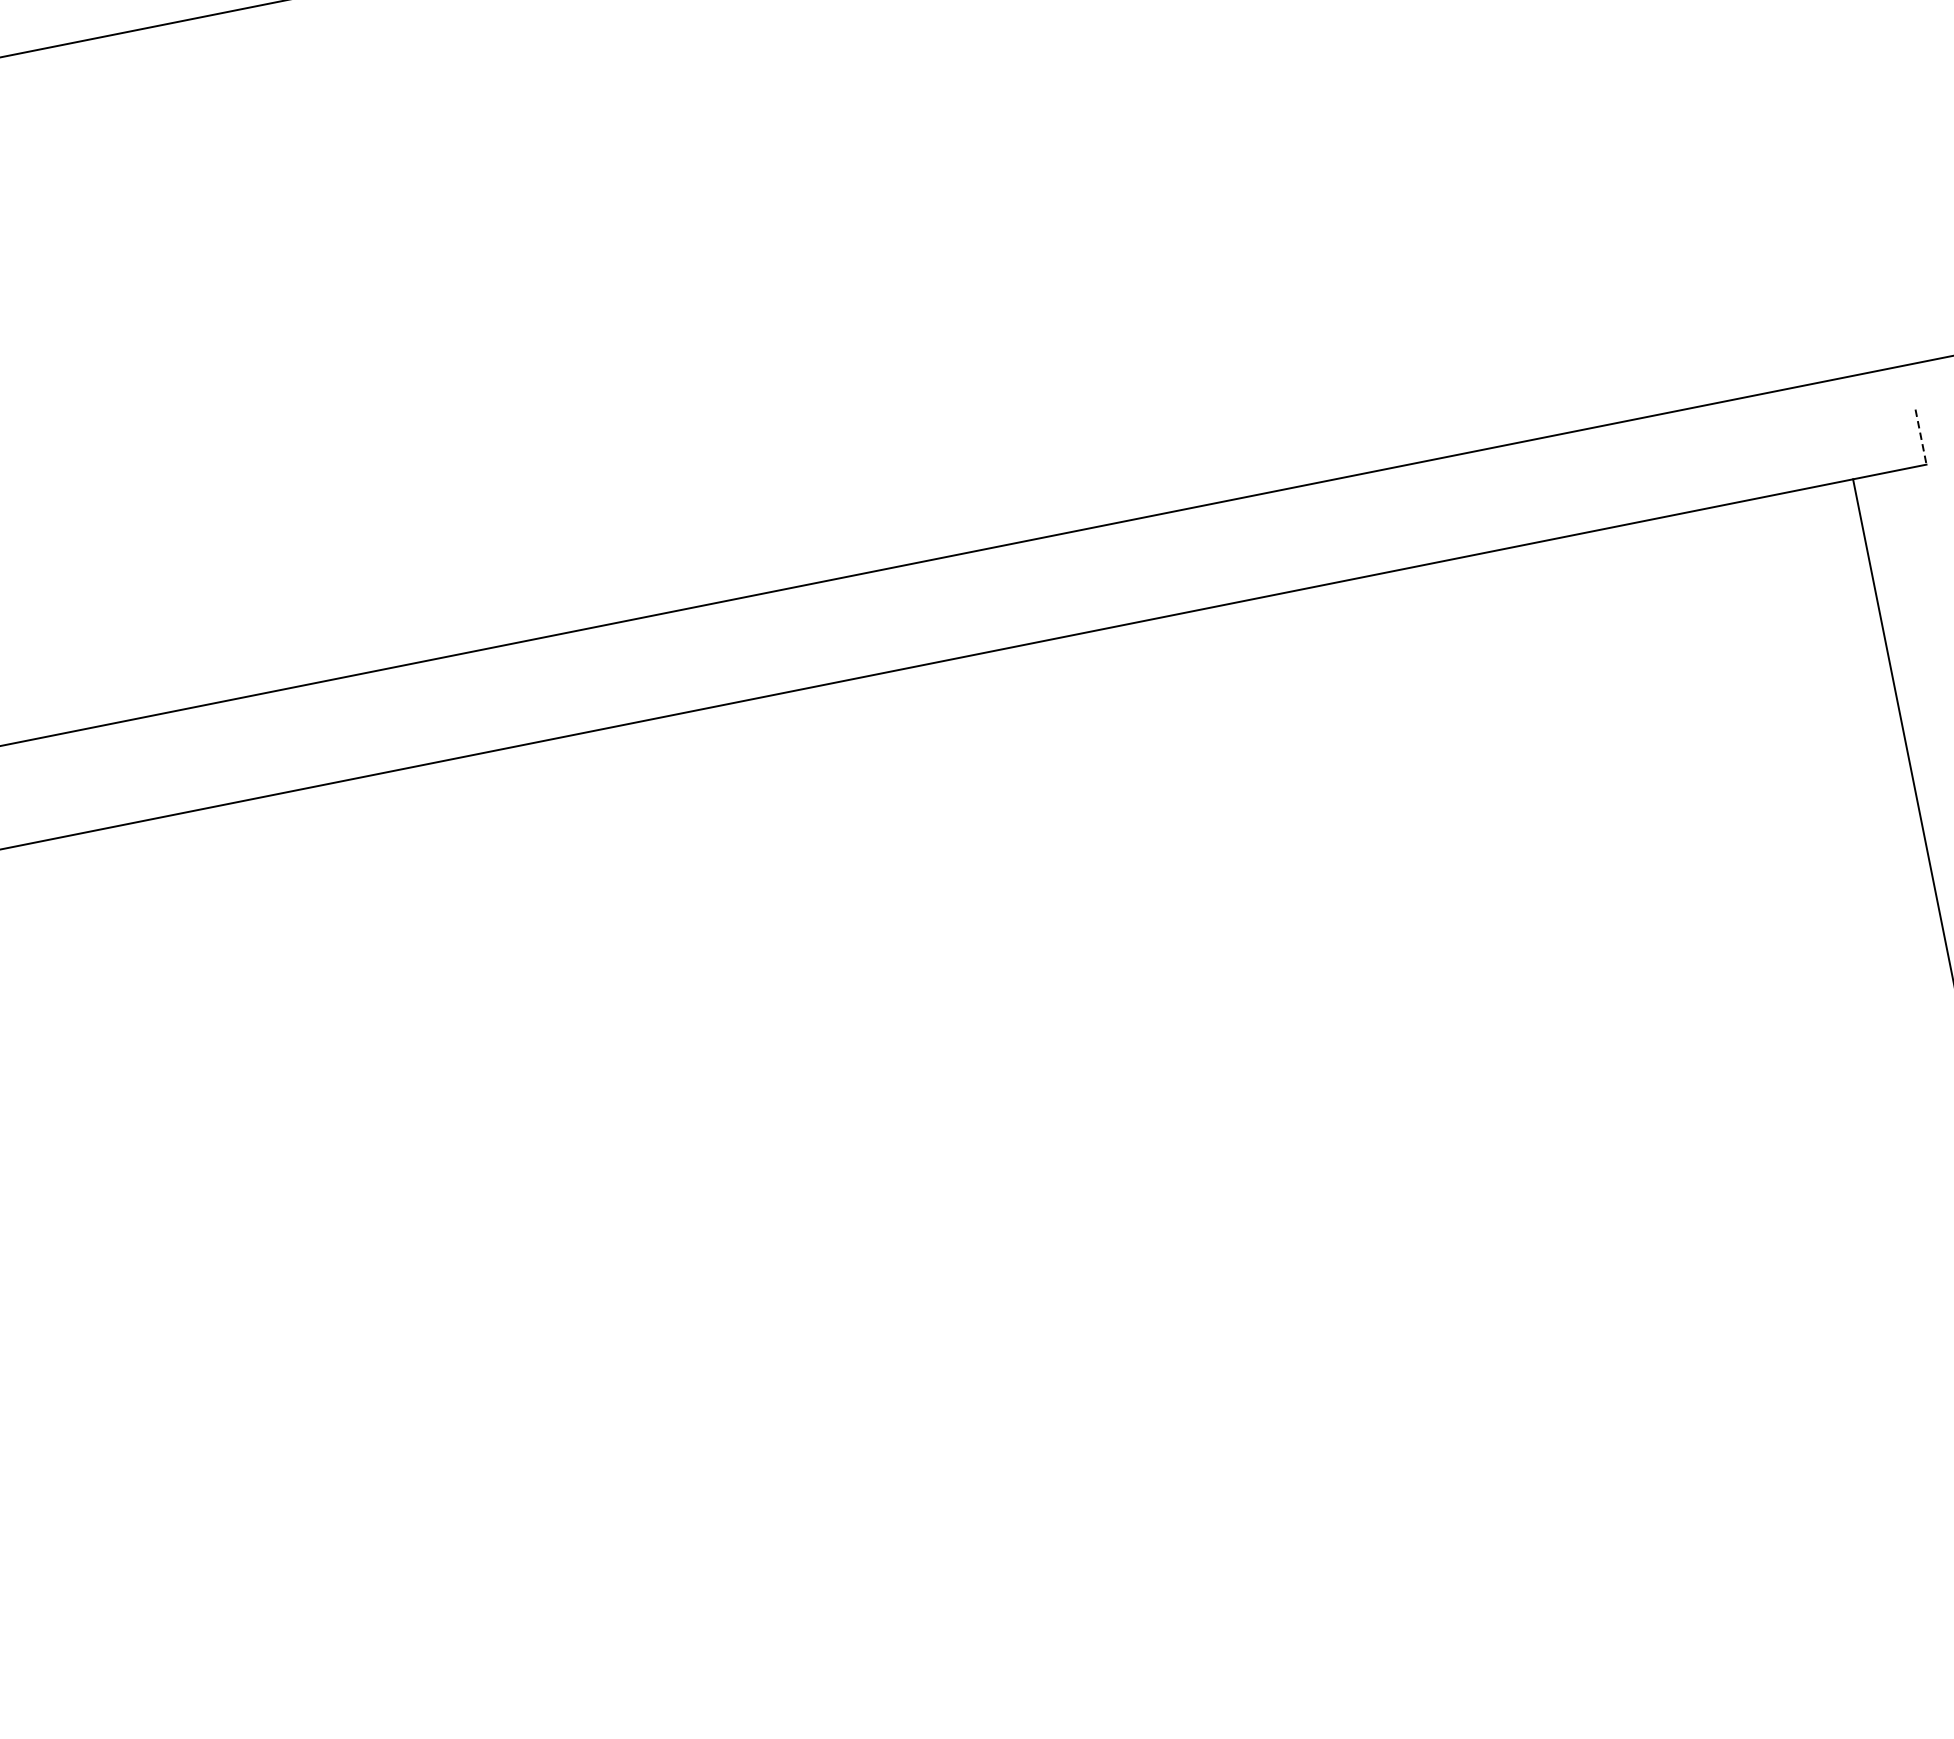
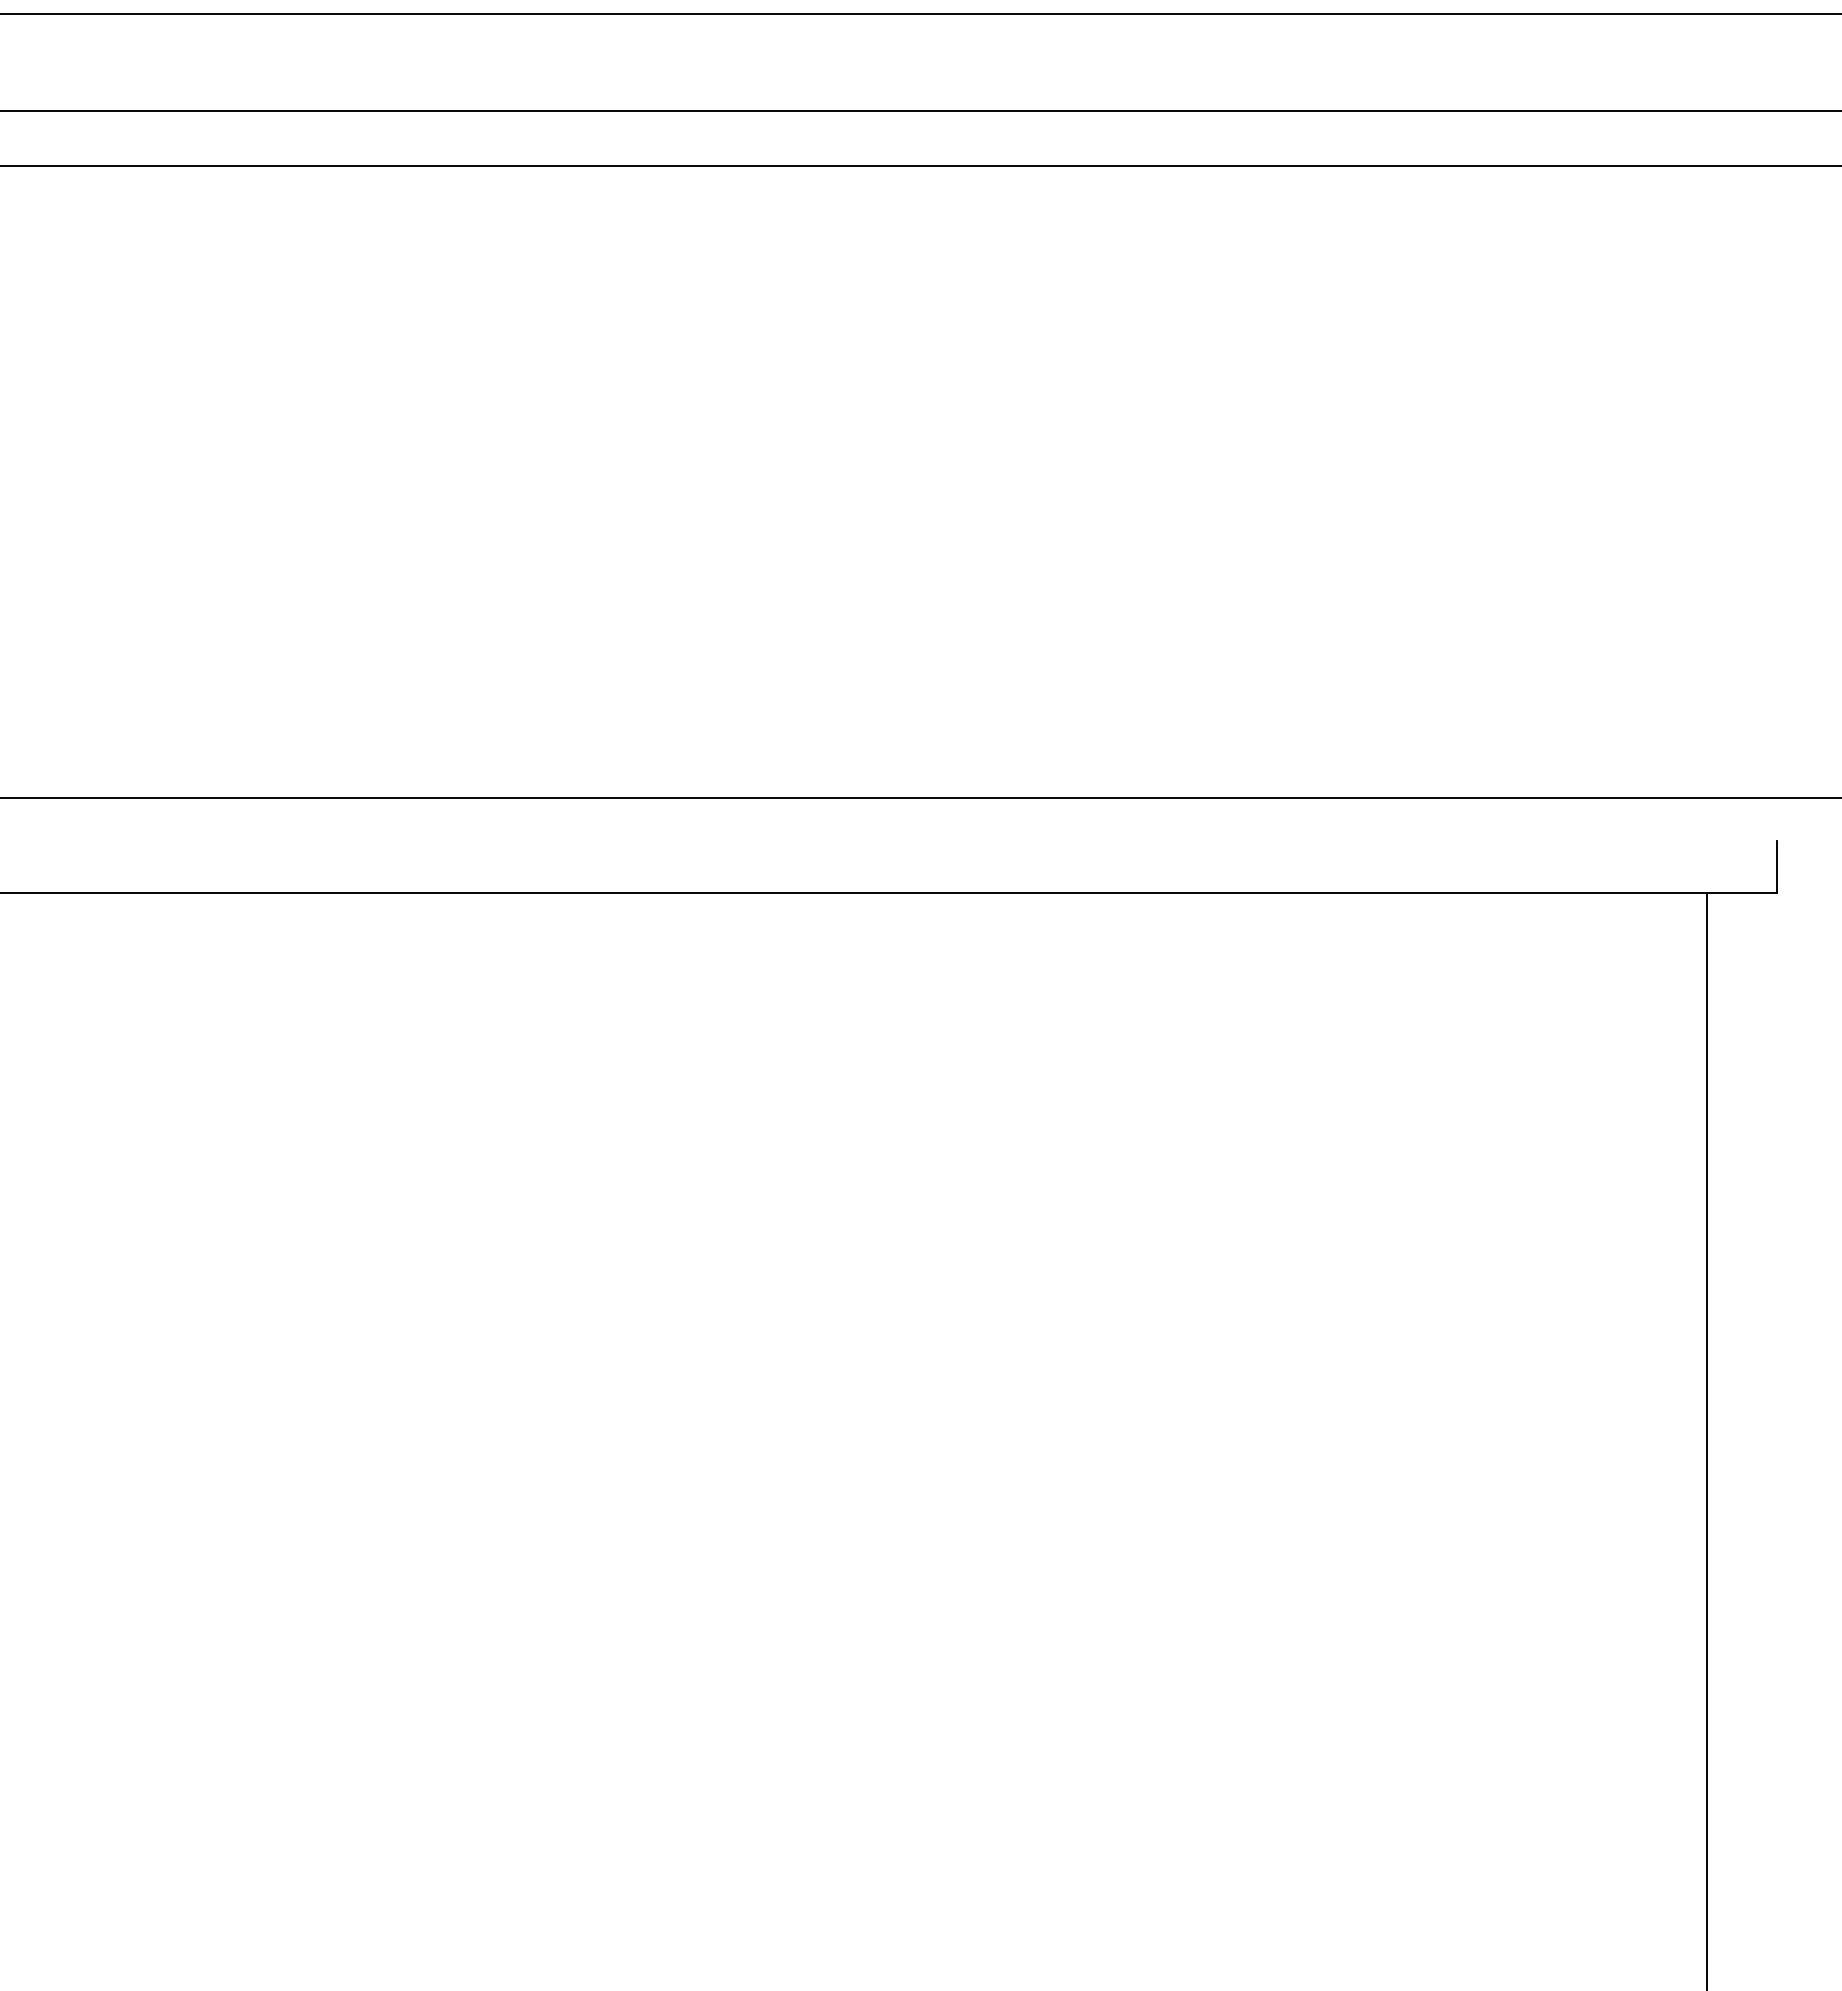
line: (1921, 437) -> (1777, 867), dashed -> solid

